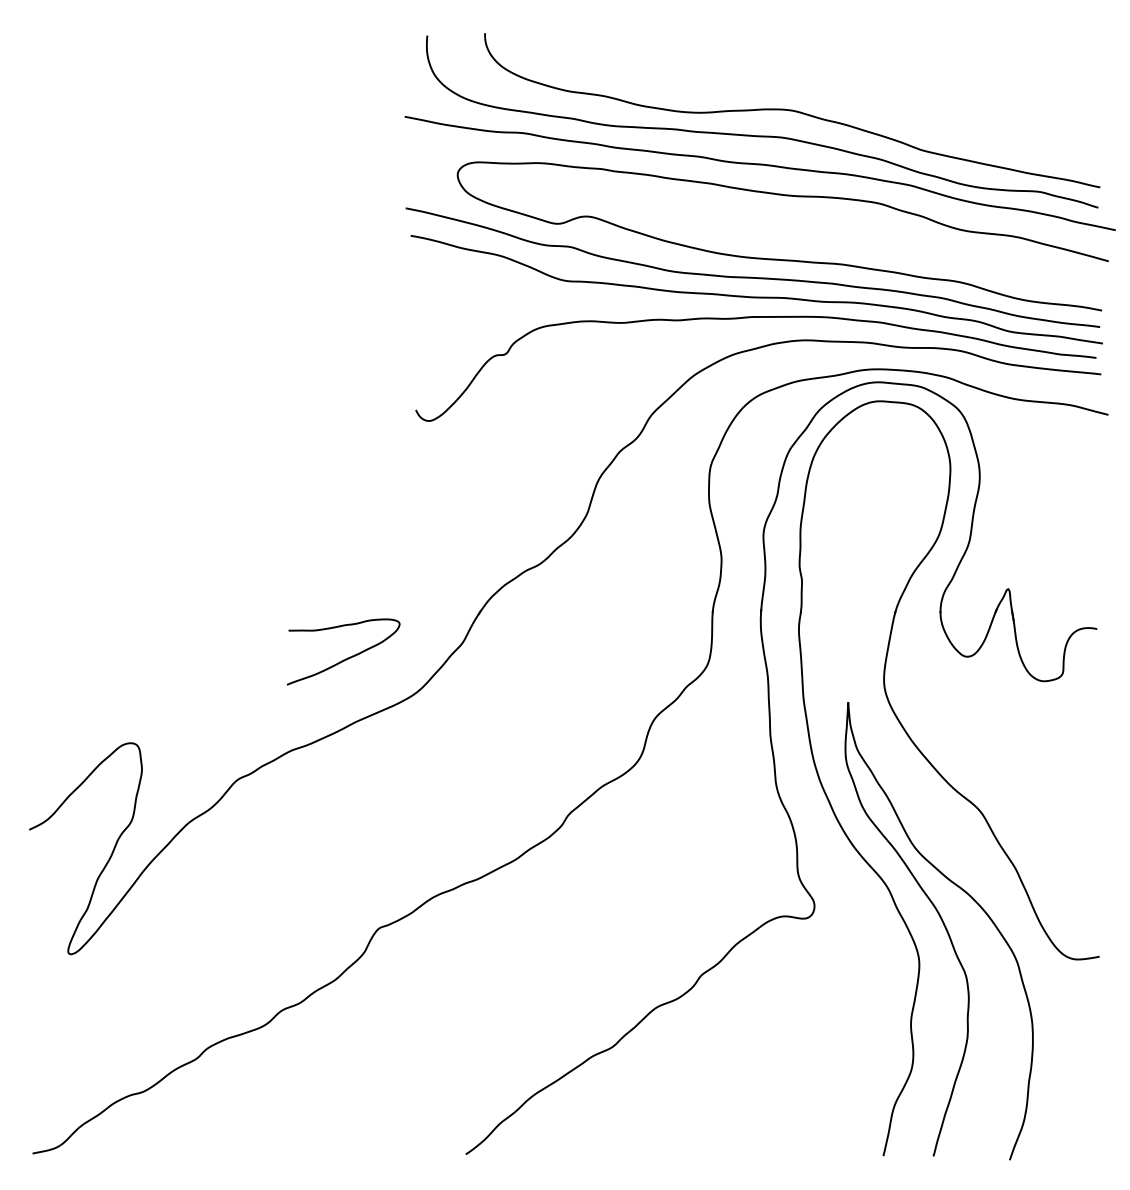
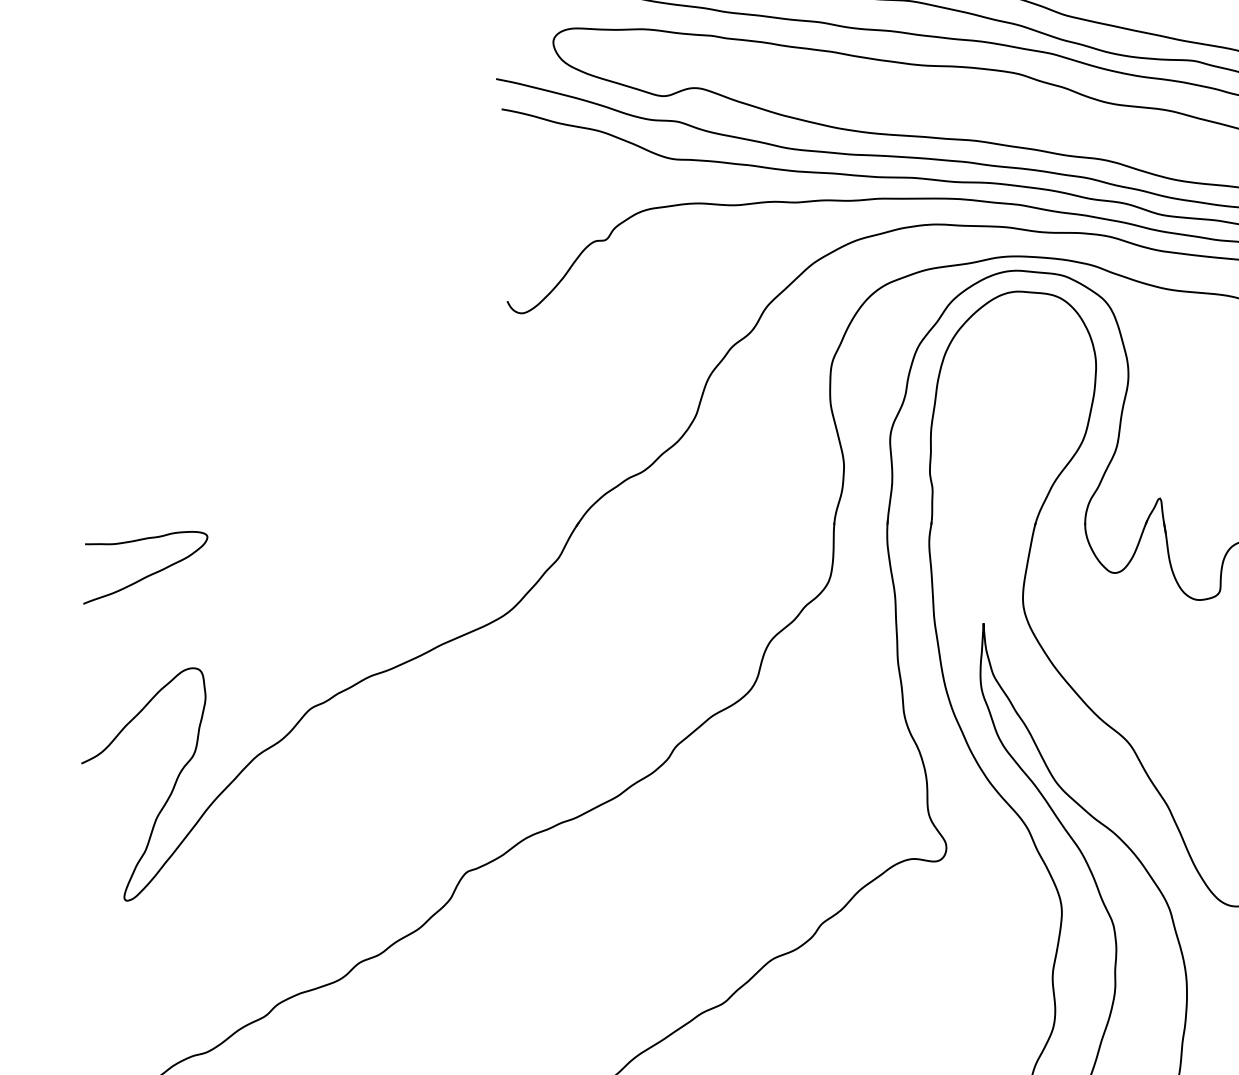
curve: (347, 657) -> (149, 573), moved

